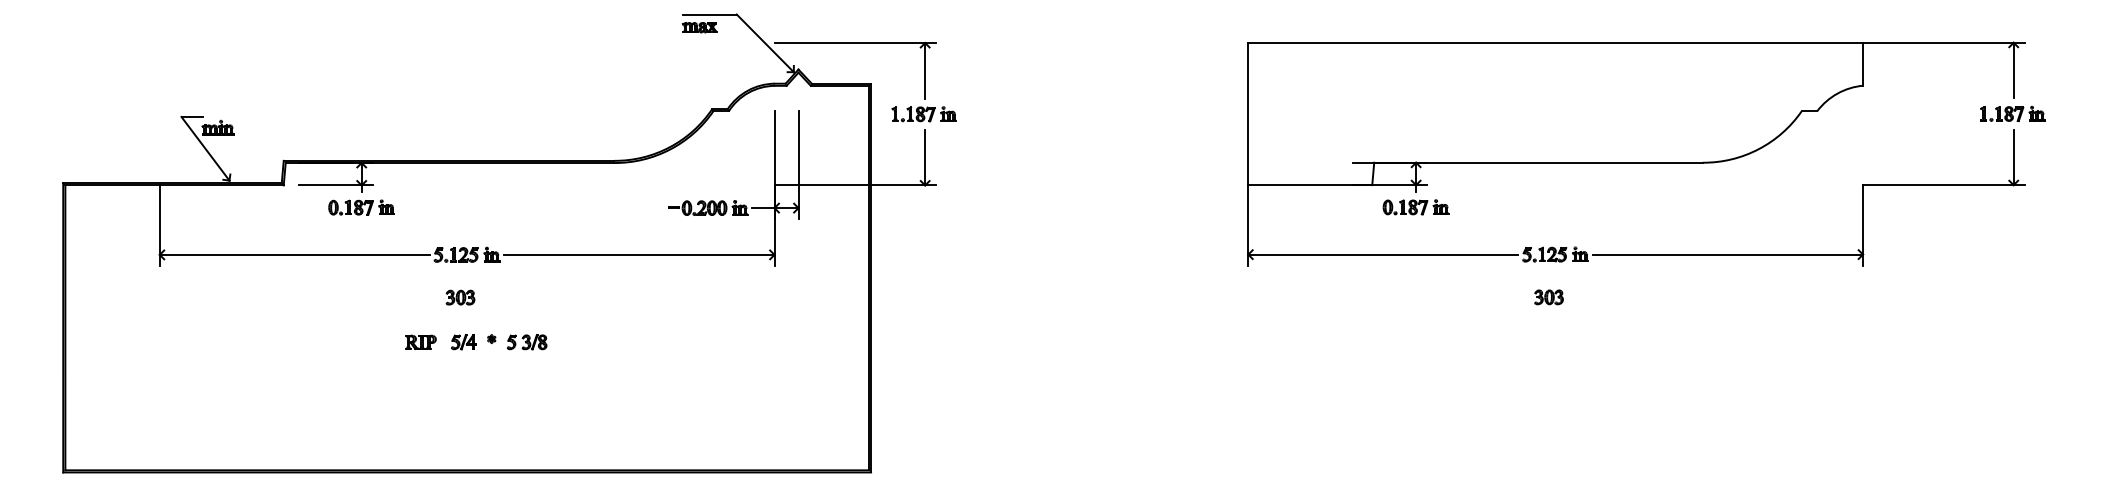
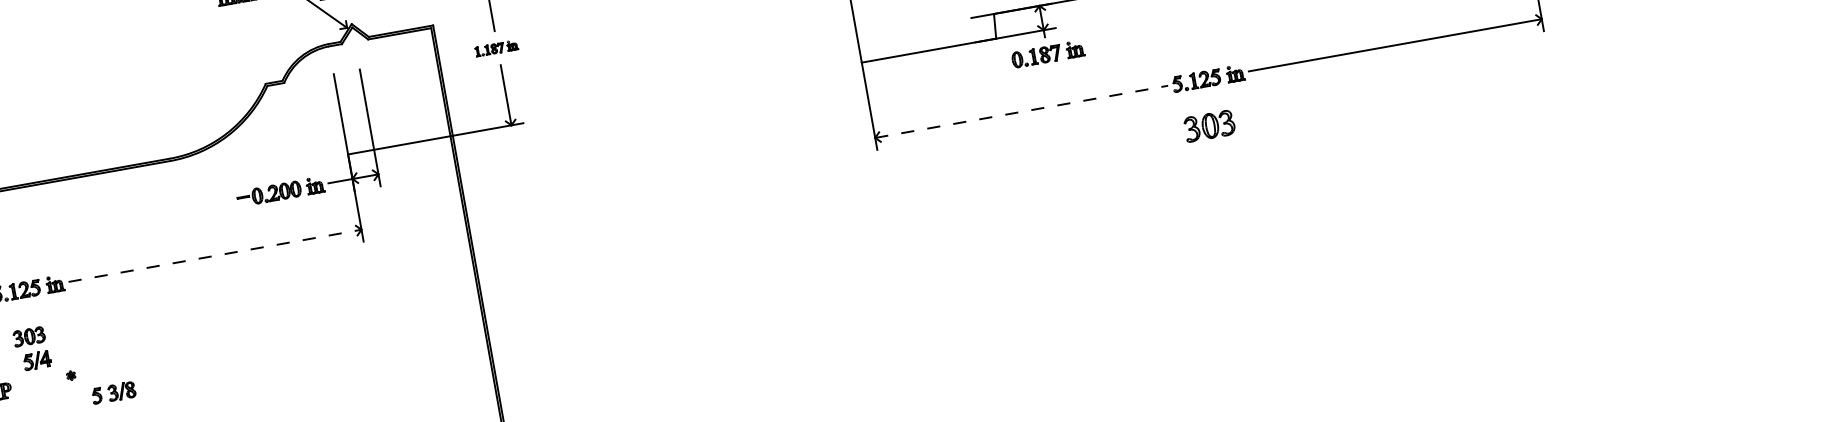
part: (923, 114) -> (495, 48), size x0.6
line: (639, 254) -> (215, 255), solid -> dashed
line: (1383, 254) -> (1021, 111), solid -> dashed
part: (1548, 297) -> (1209, 126), size x1.6
part: (463, 342) -> (36, 360), moved
part: (527, 342) -> (114, 393), moved

